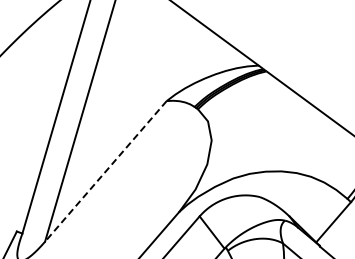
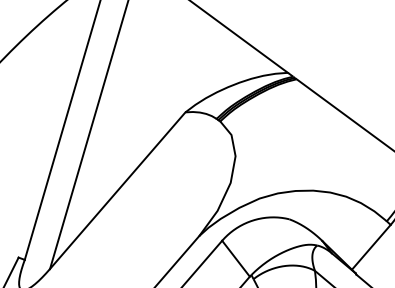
line: (105, 171) -> (117, 190), dashed -> solid

